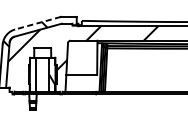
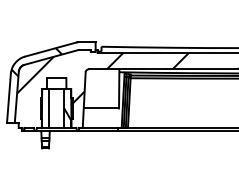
line: (37, 23) -> (50, 49), dashed -> solid

